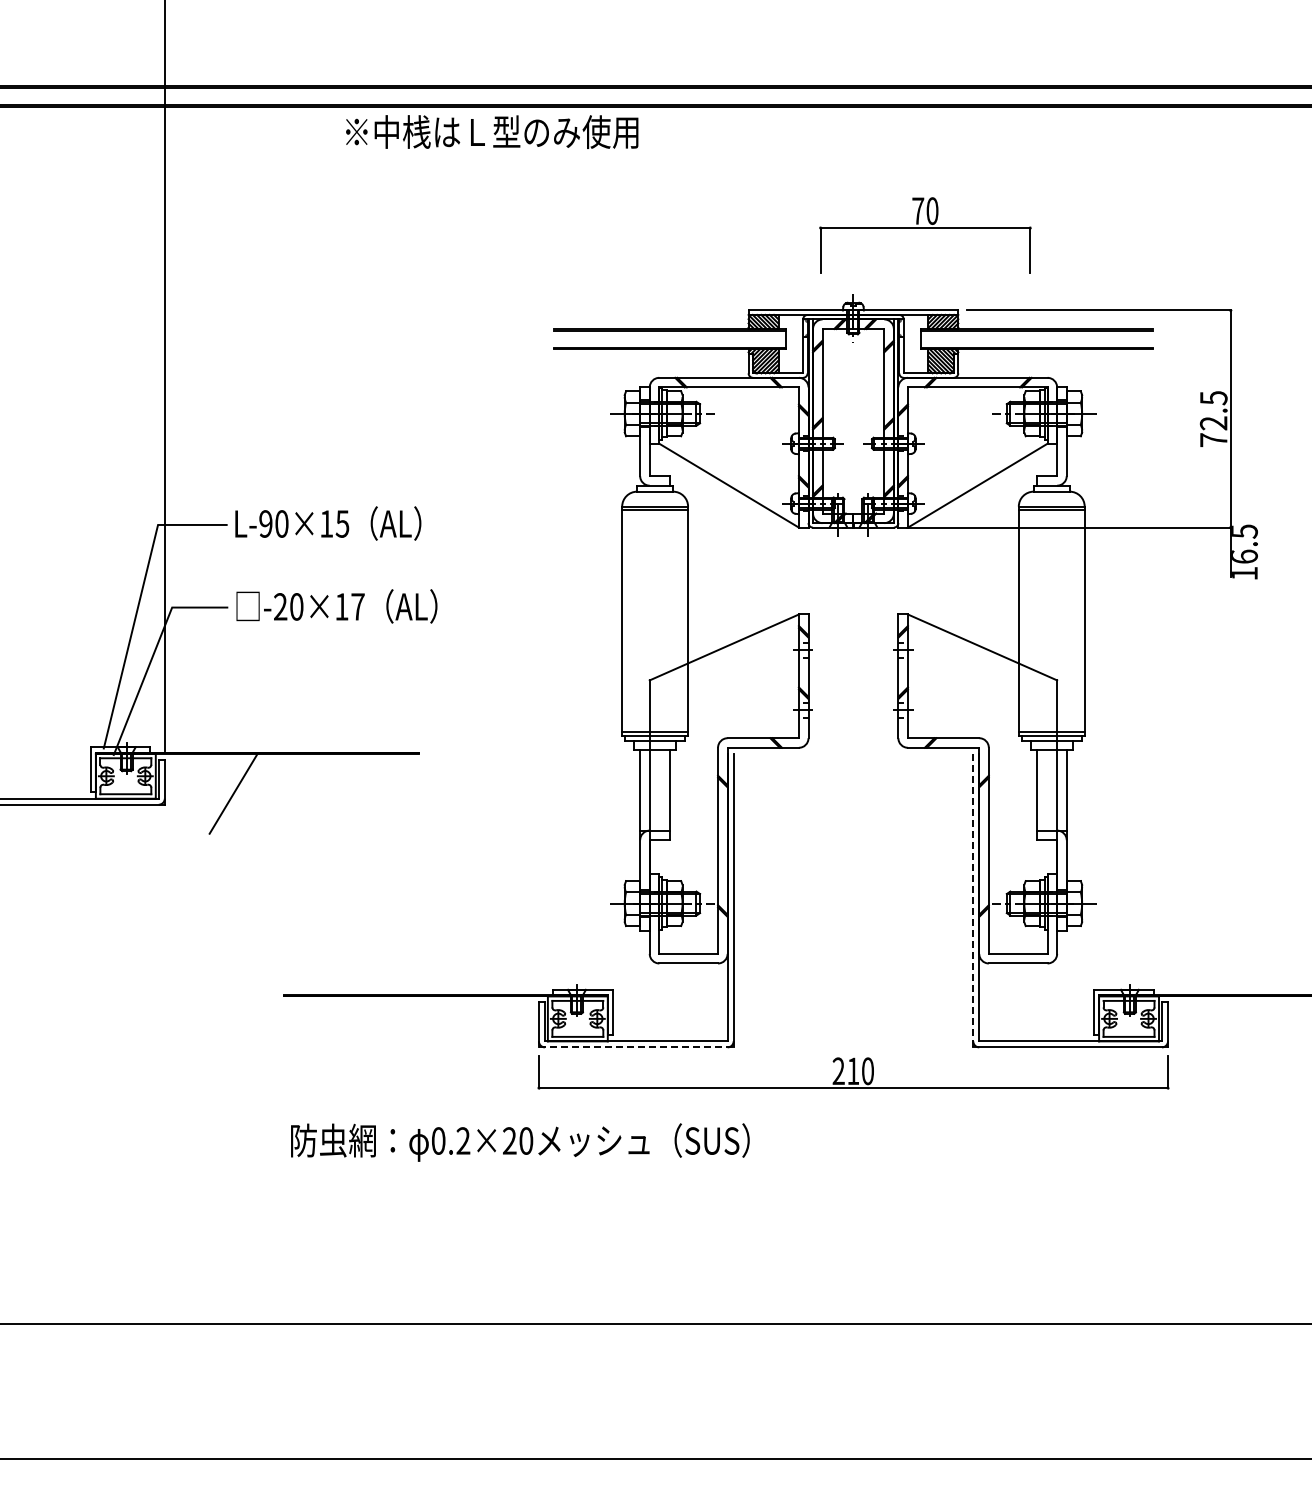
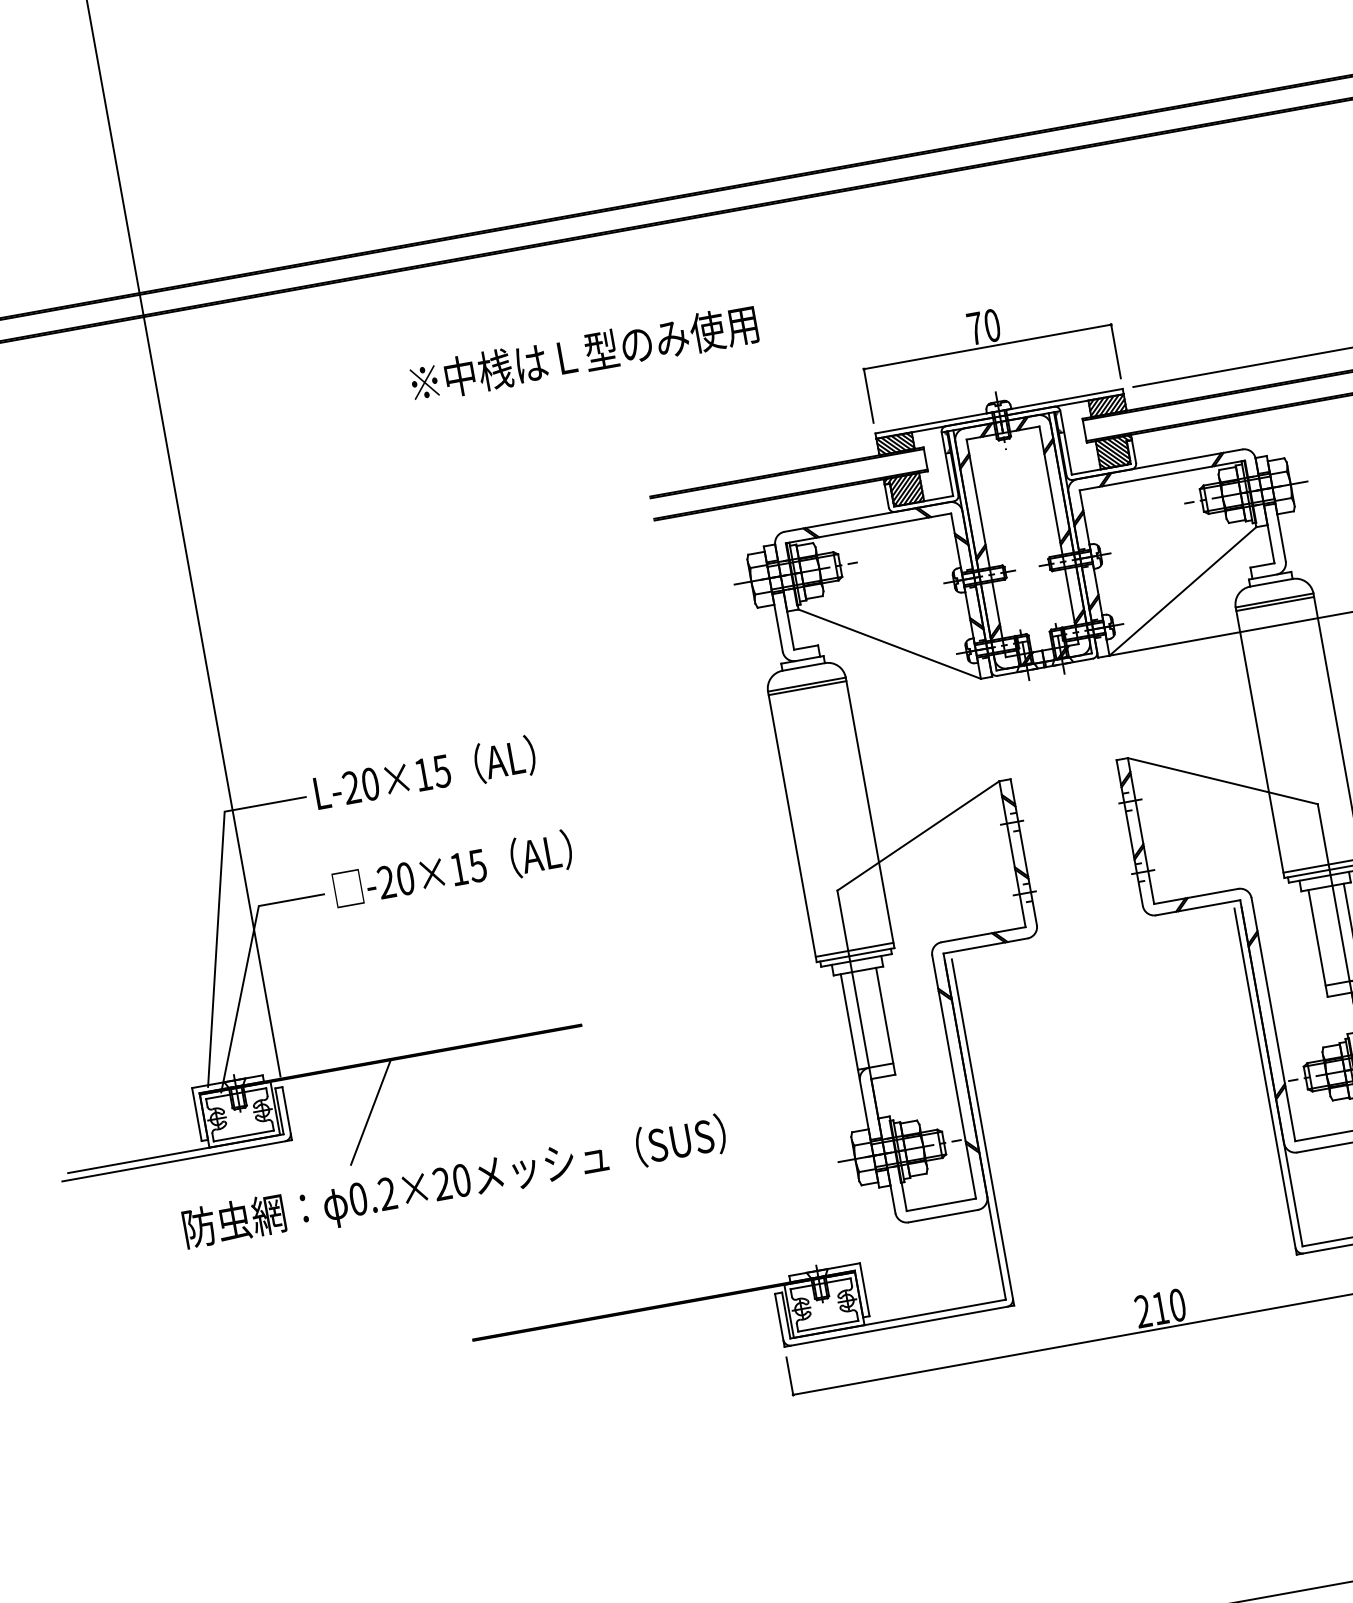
text: (492, 131) -> (584, 353), moved
part: (925, 228) -> (987, 347), moved
text: (265, 523) -> (351, 787), L-90×15 -> L-20×15
text: (357, 606) -> (477, 865), -20×17 -> -20×15
line: (973, 900) -> (1265, 1081), dashed -> solid
line: (636, 1047) -> (899, 1326), dashed -> solid
text: (520, 1142) -> (455, 1183), moved

